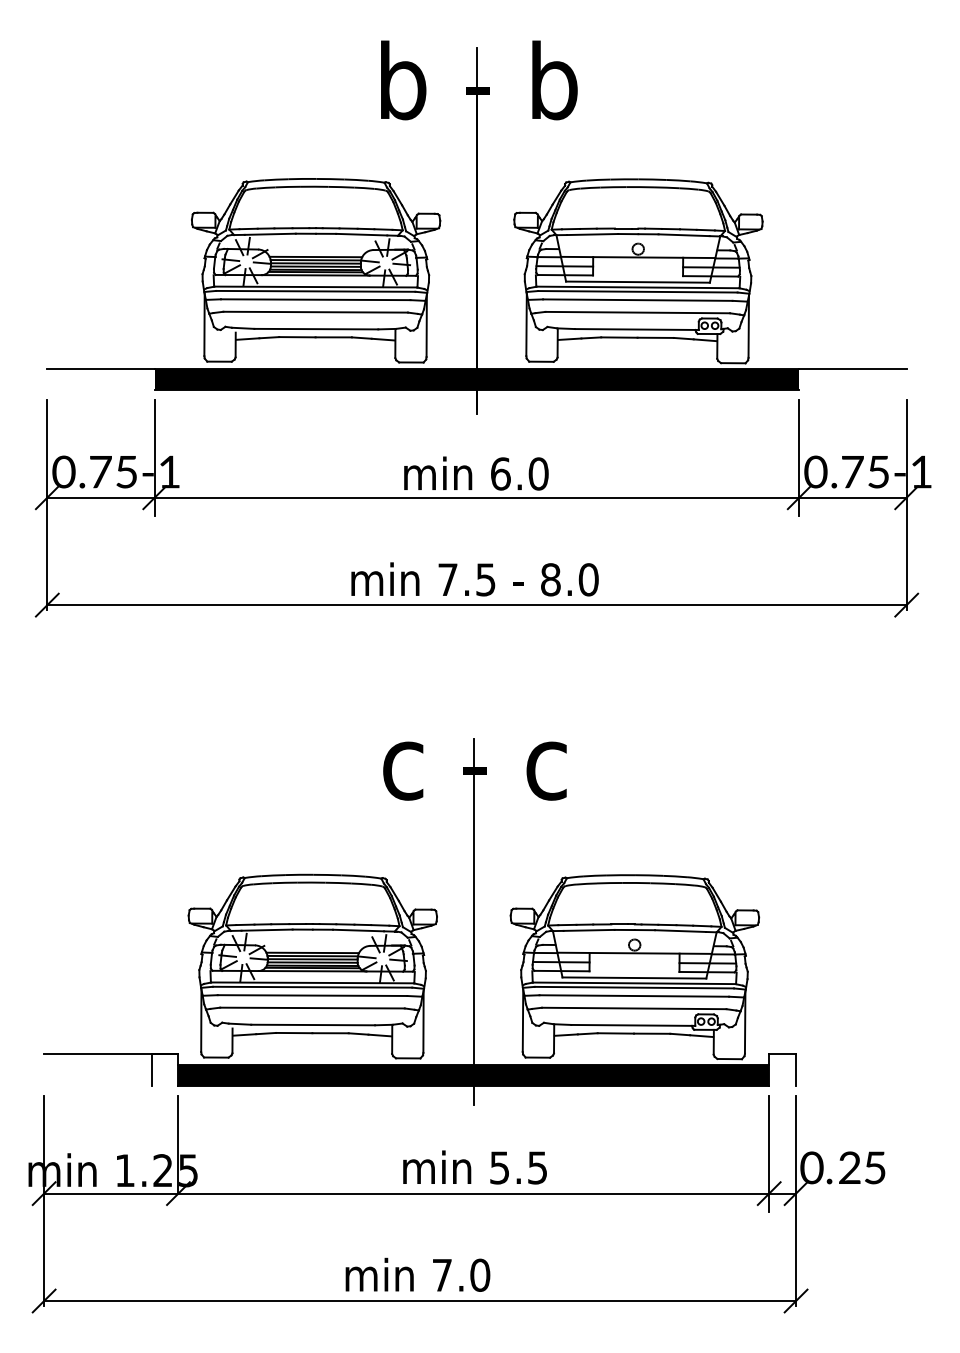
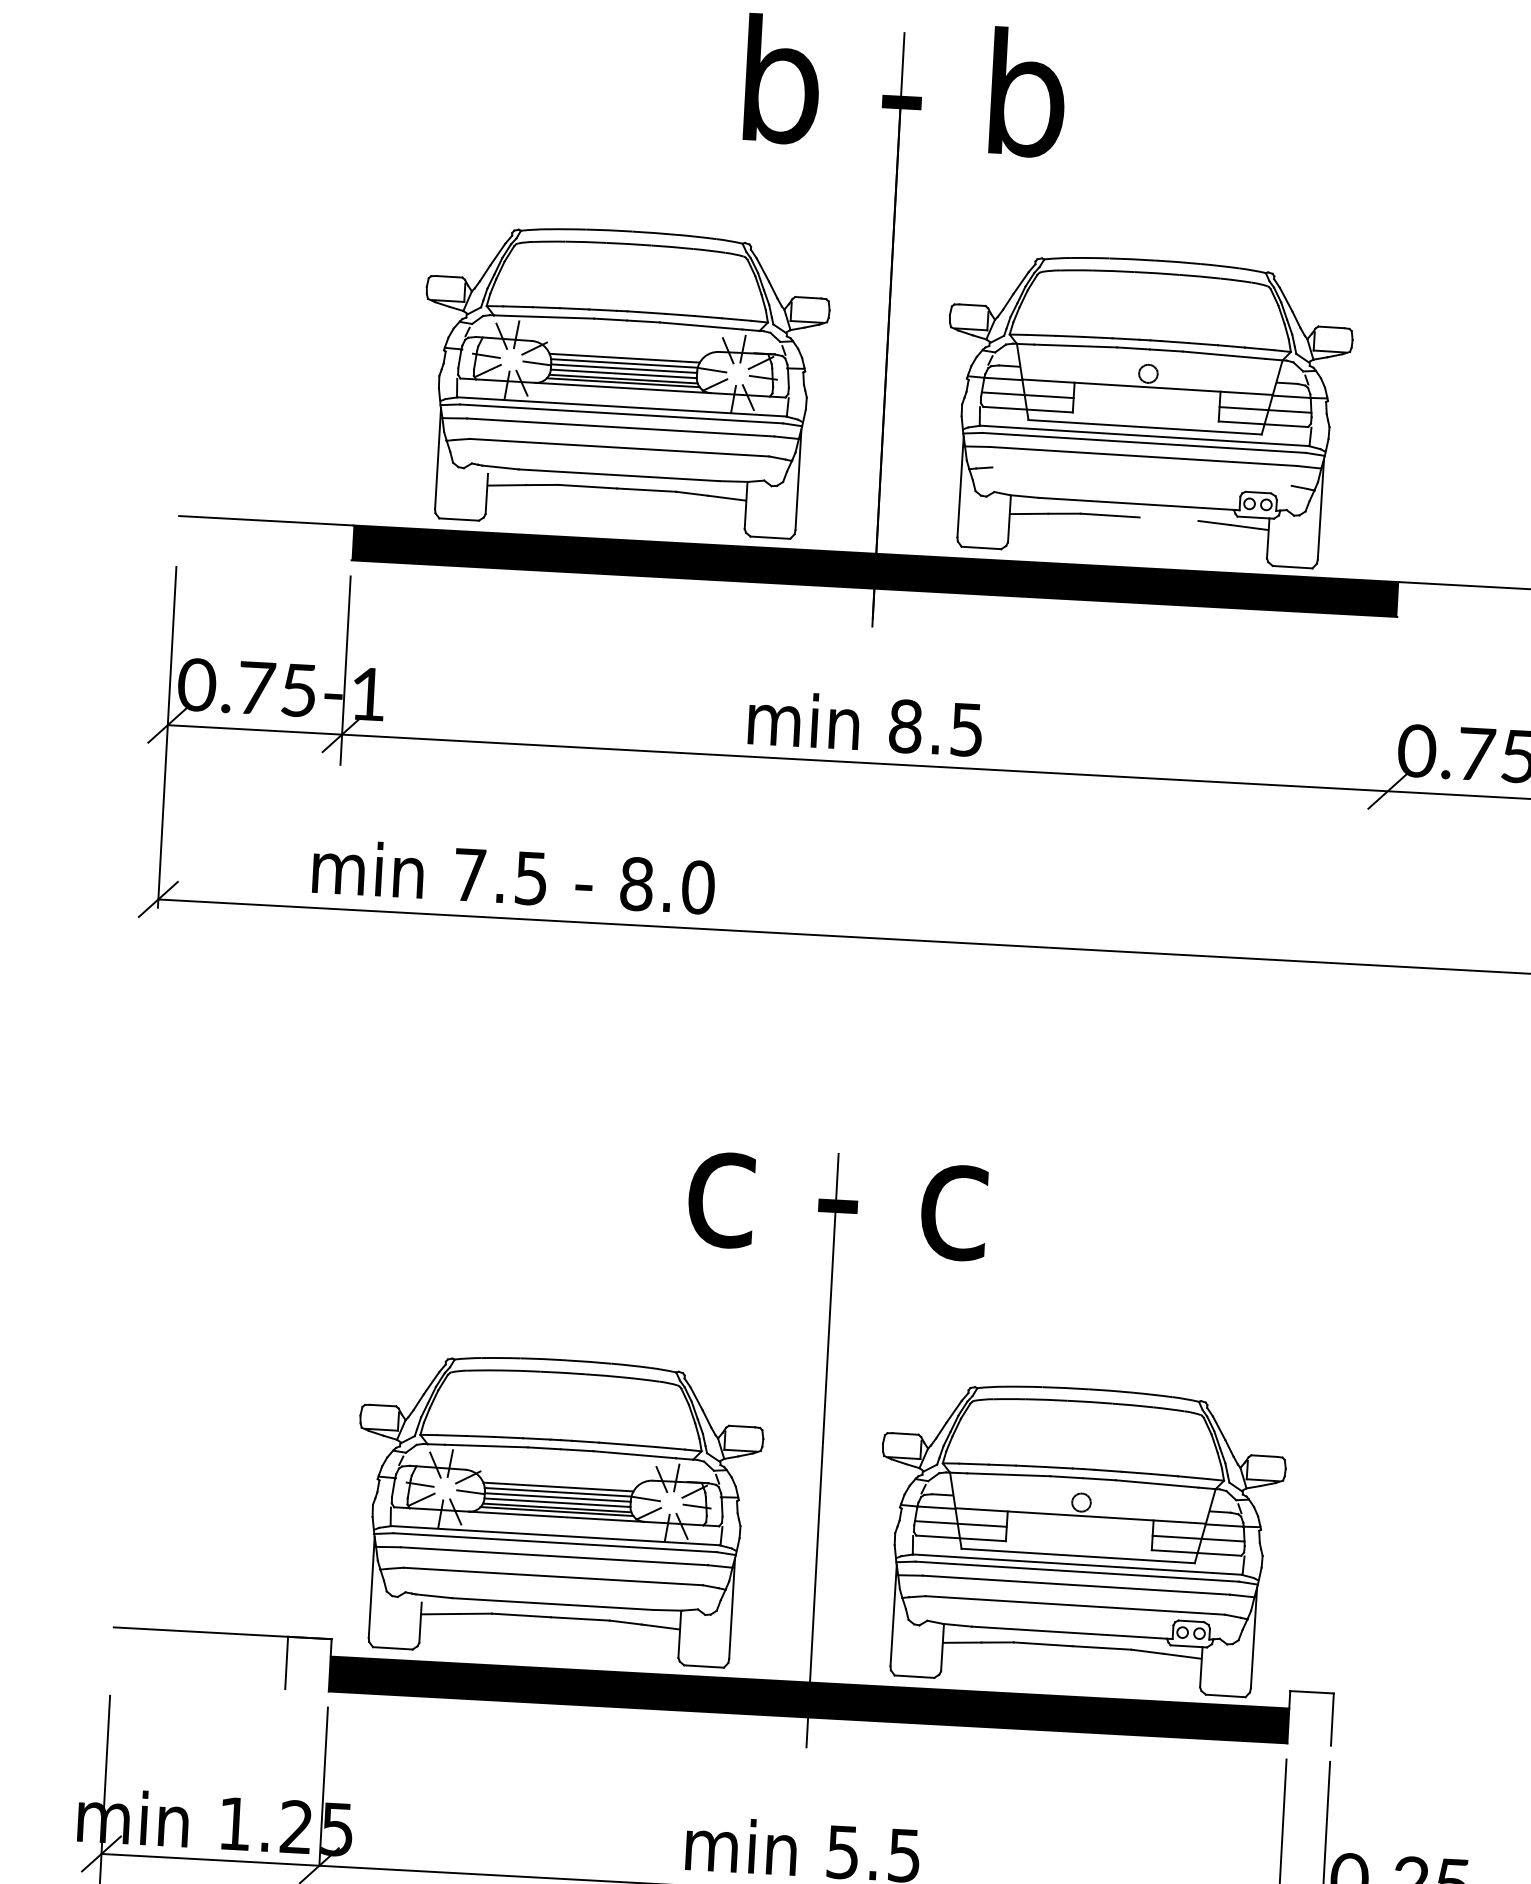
line: (637, 312) -> (1141, 476), removed
line: (655, 337) -> (1168, 518), removed
line: (799, 458) -> (1391, 727), removed
text: (519, 473) -> (936, 727), 6.0 -> 8.5
text: (474, 579) -> (512, 876), moved

